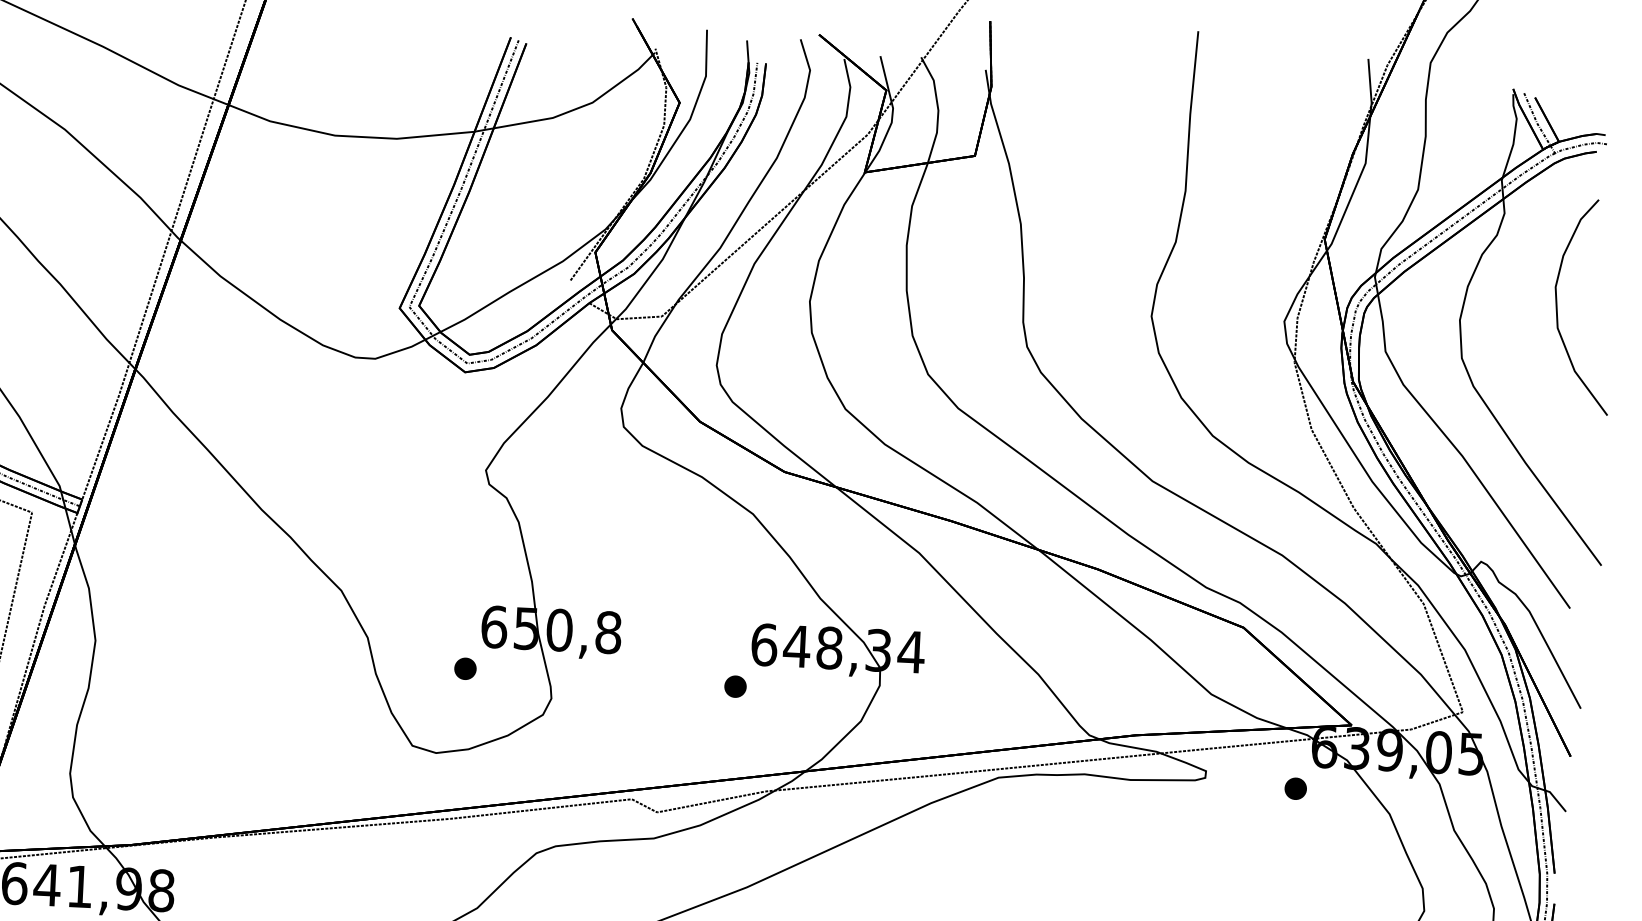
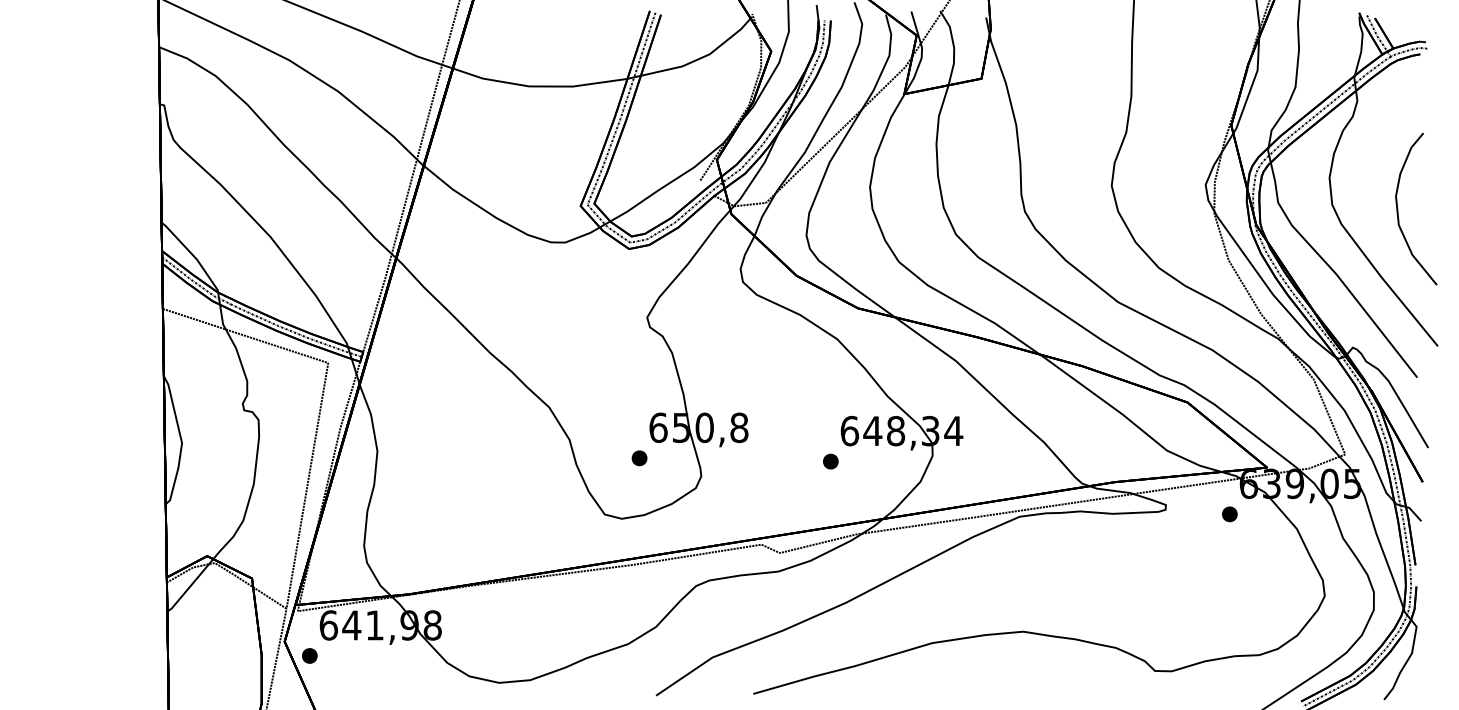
part: (1558, 304) -> (1398, 208), moved

